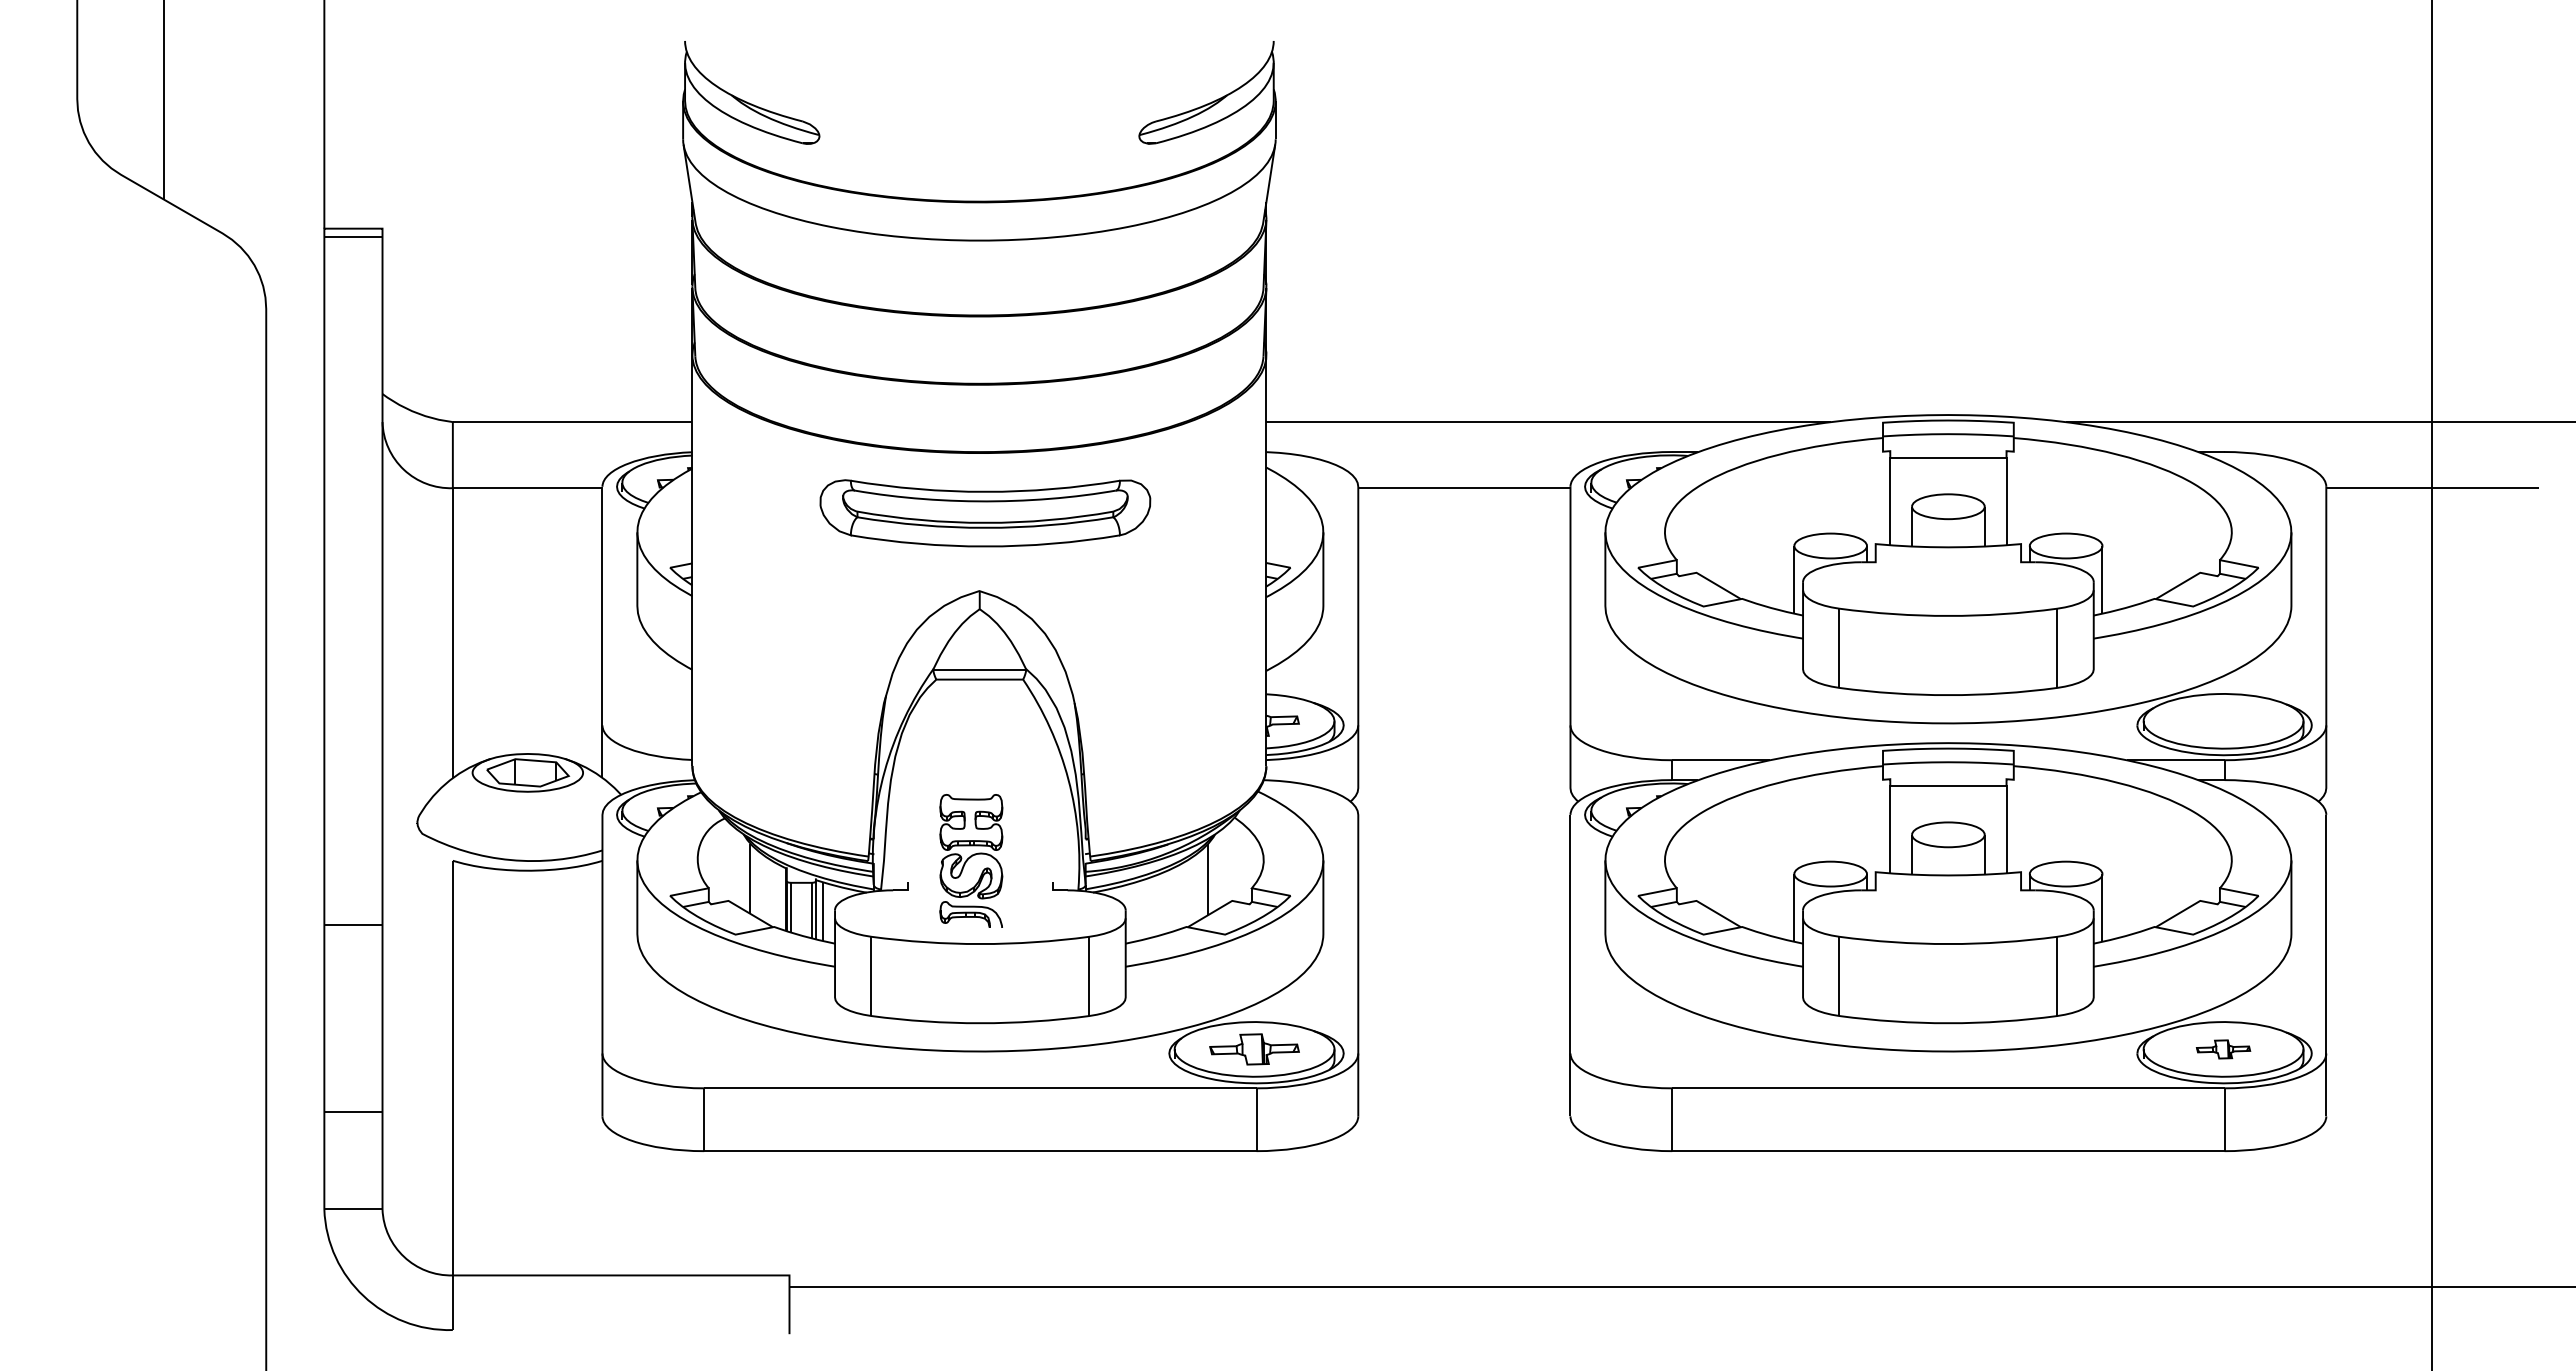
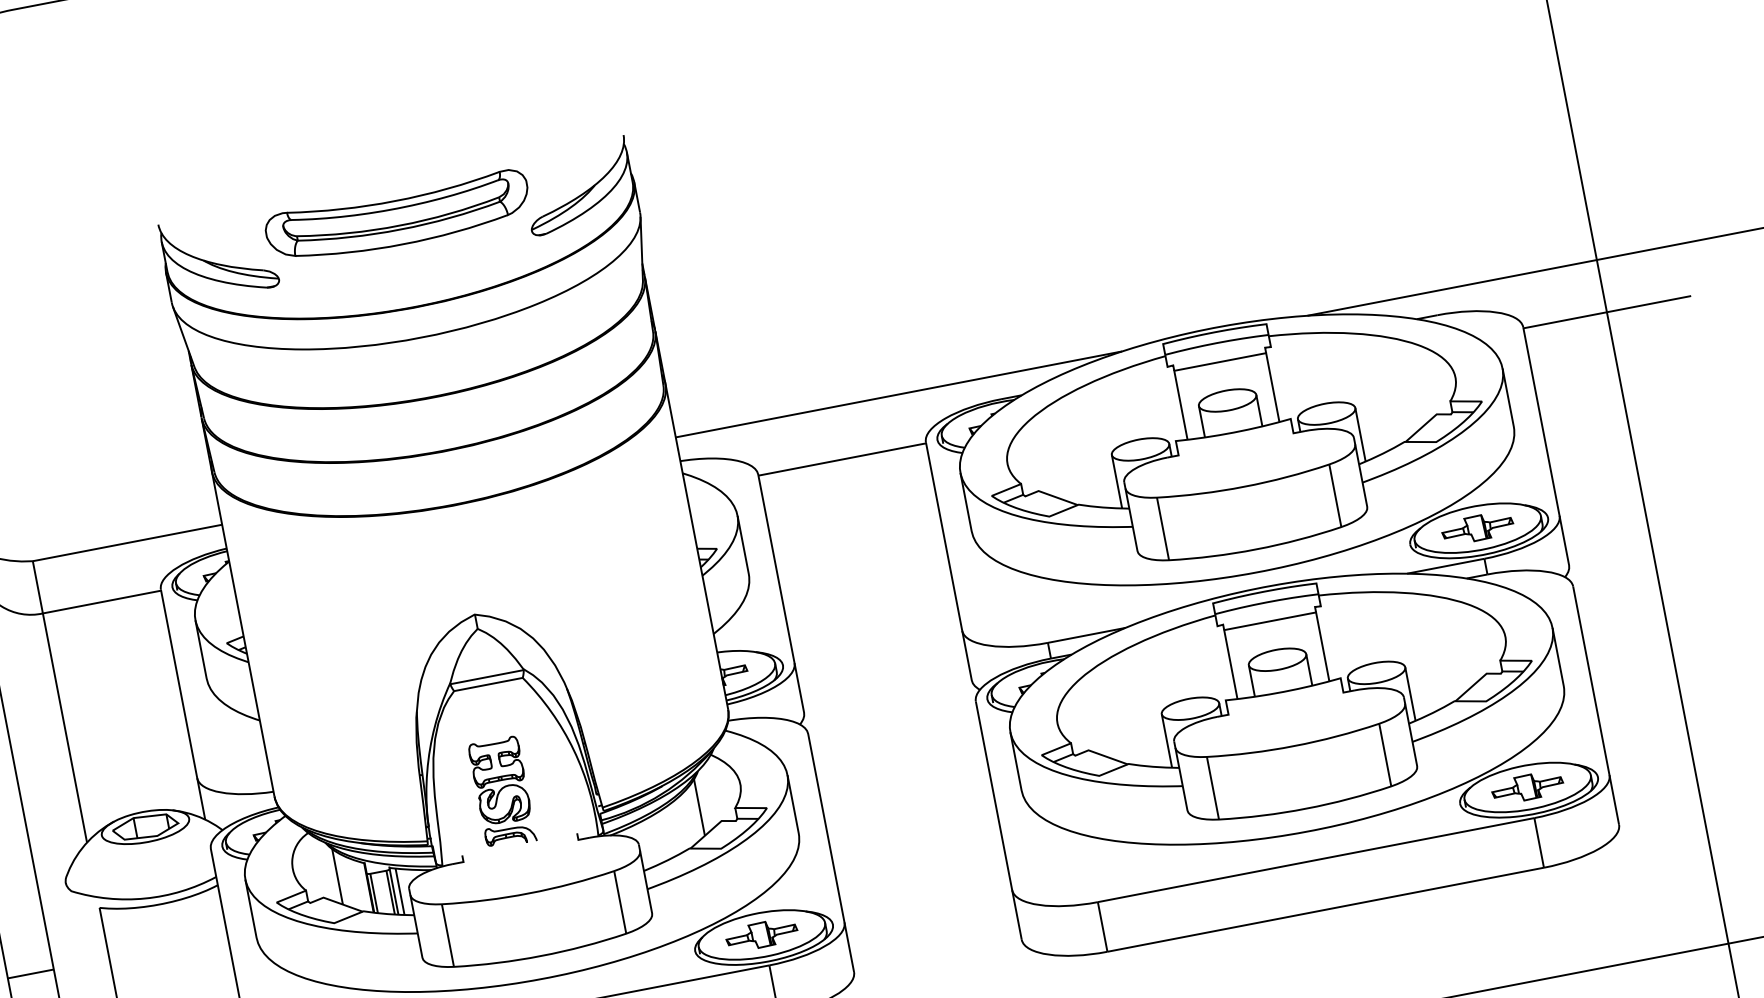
part: (985, 513) -> (398, 218), moved
part: (2223, 721) -> (1477, 528), added
part: (971, 860) -> (502, 792), moved
part: (2223, 1049) -> (1527, 787), size x1.67

